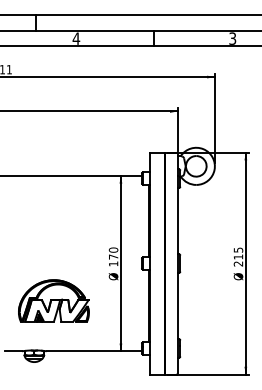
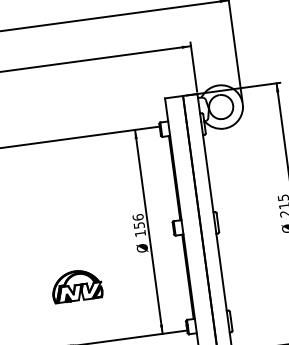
text: (113, 253) -> (138, 221), 170 -> 156
part: (53, 300) -> (76, 285), size x0.6

